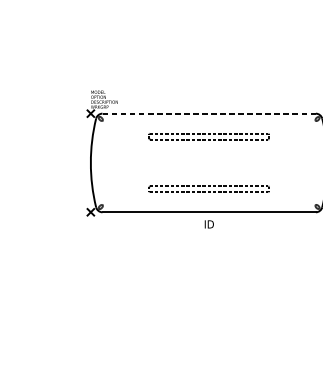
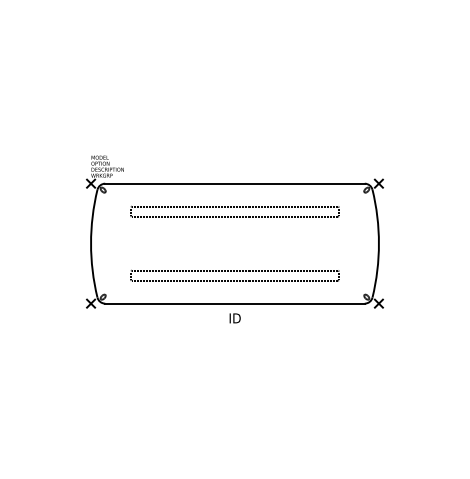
line: (209, 113) -> (235, 183), dashed -> solid
part: (208, 136) -> (234, 211), size x1.43
part: (208, 189) -> (234, 275), size x1.43

